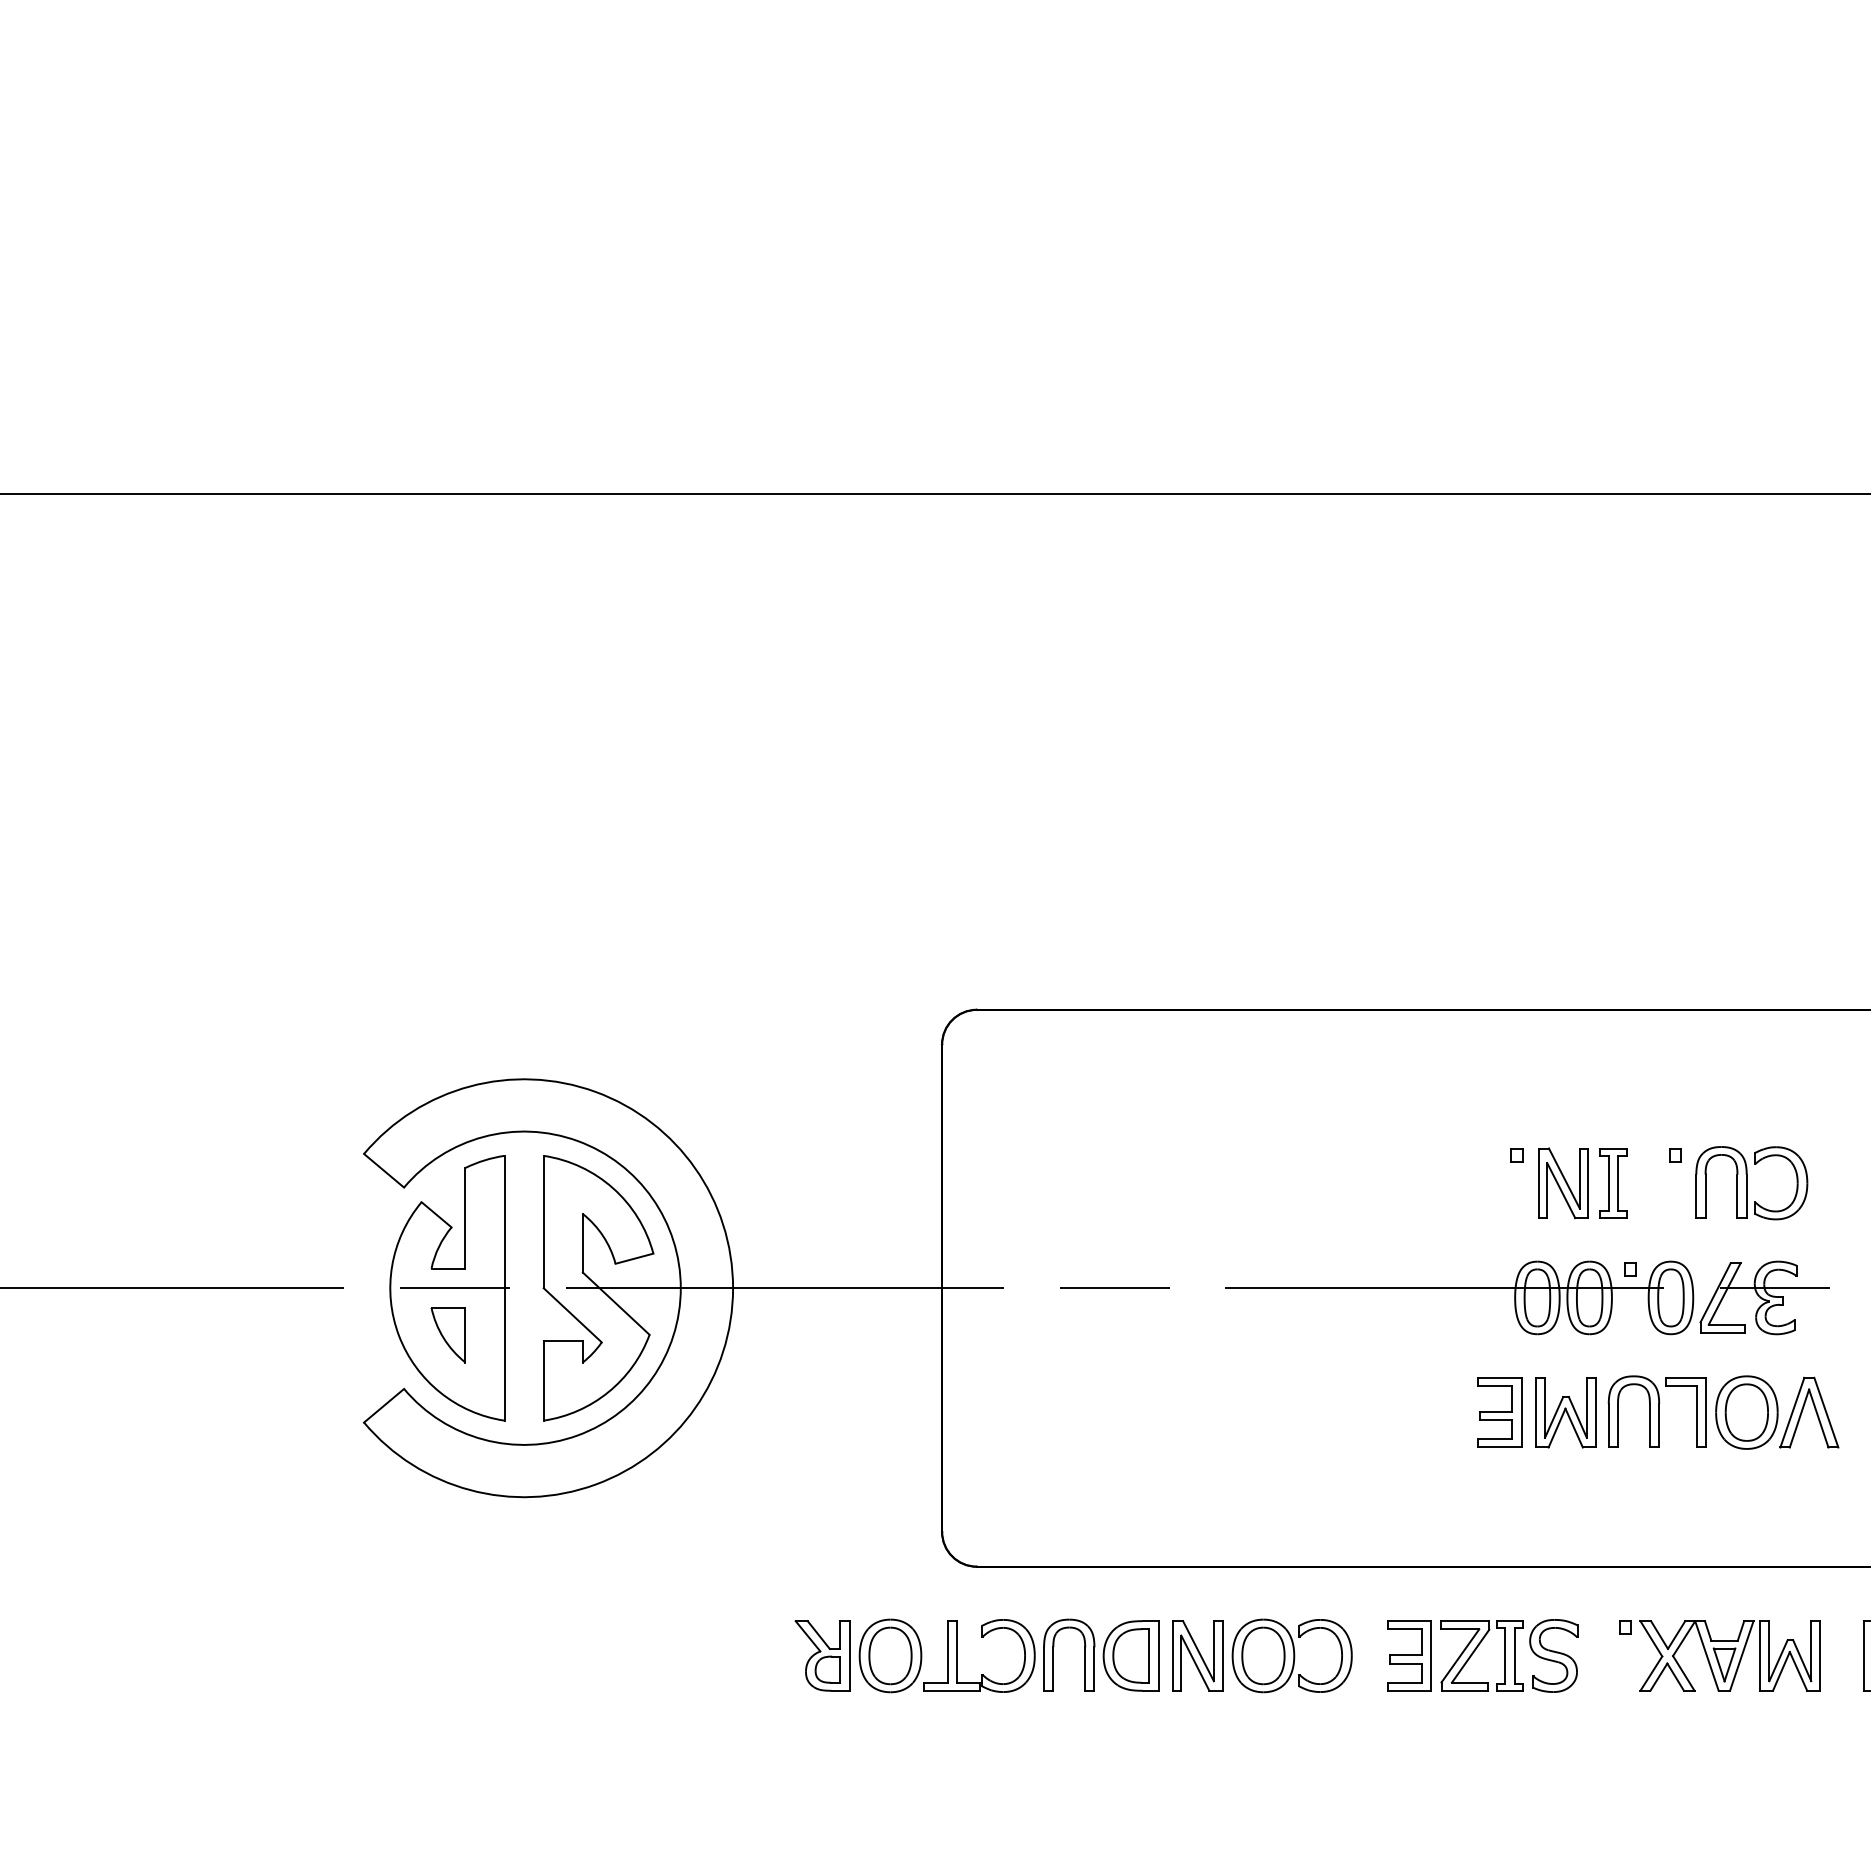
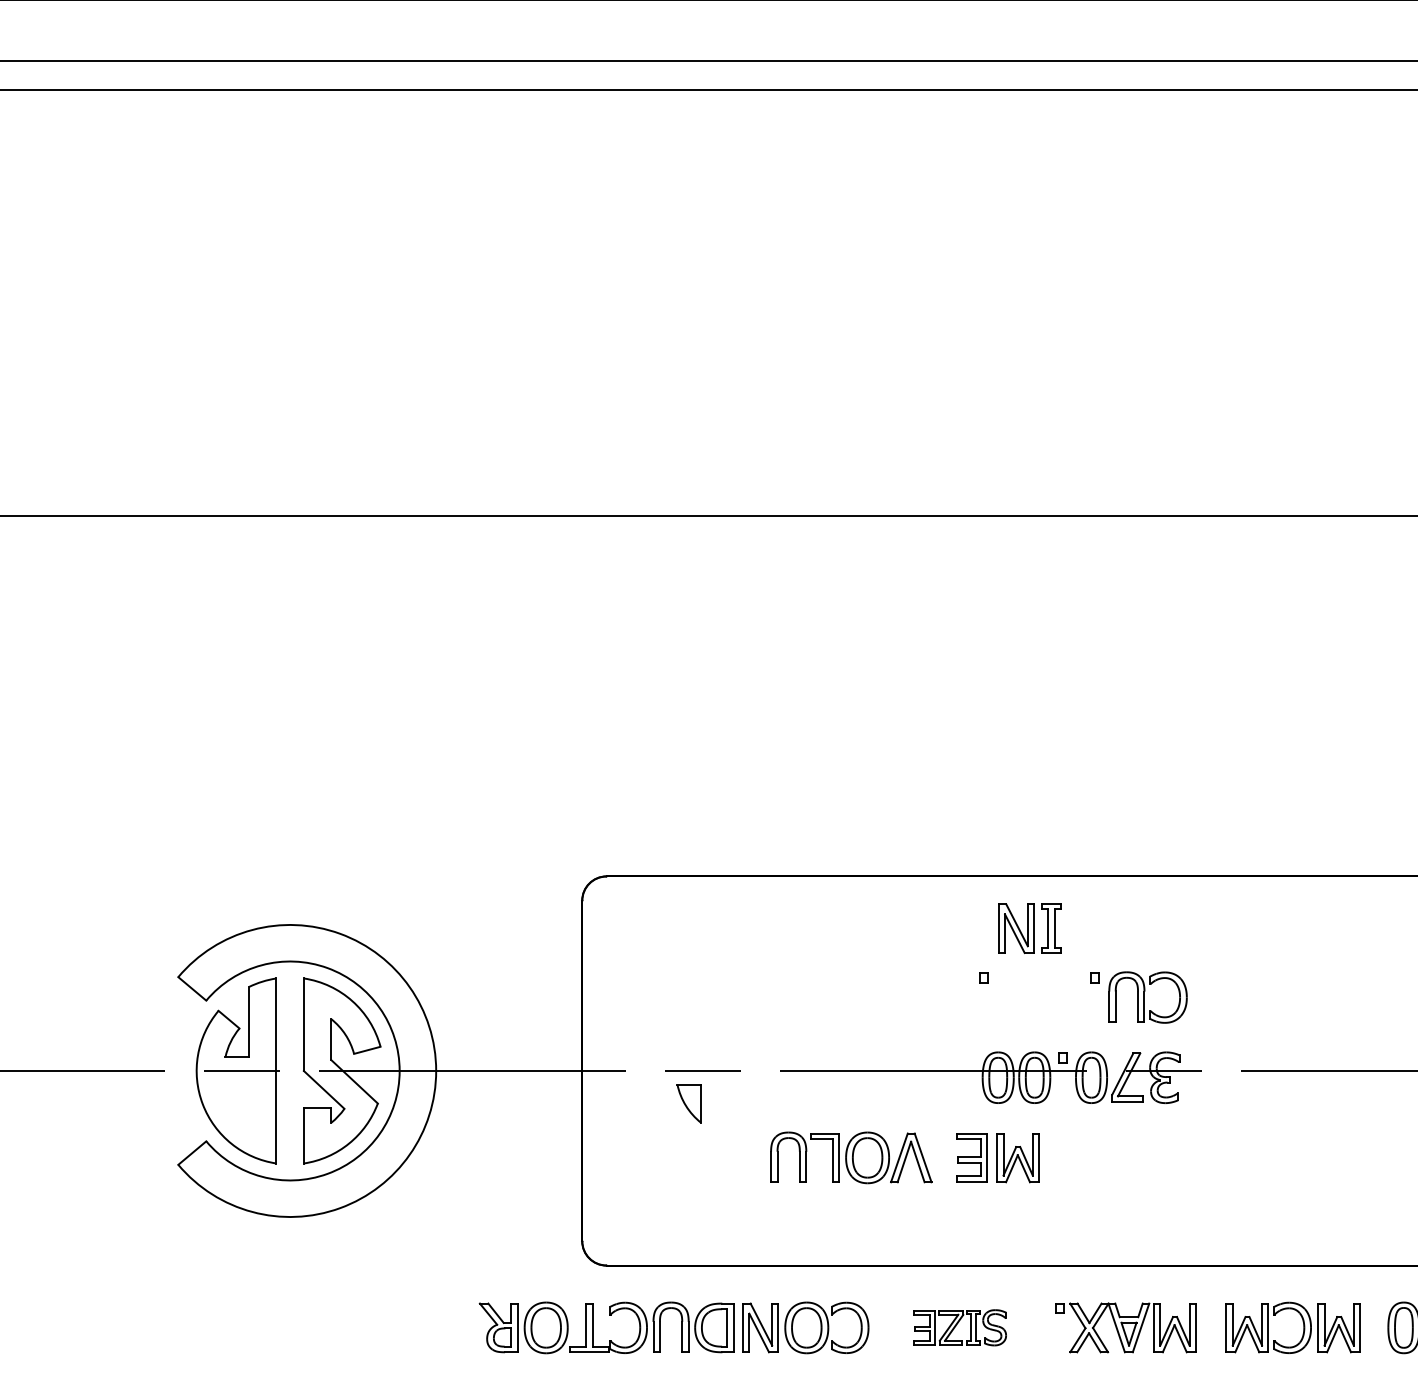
part: (1582, 1183) -> (1029, 928), moved
part: (447, 1334) -> (688, 1103), moved
part: (1723, 1412) -> (851, 1157), moved
part: (1481, 1655) -> (959, 1327), size x0.7

